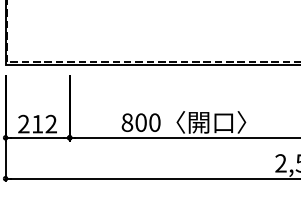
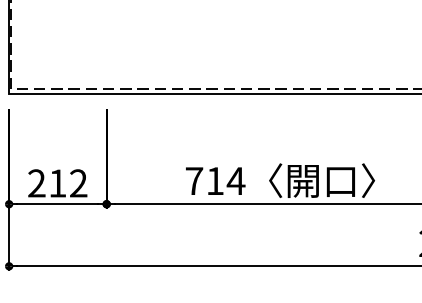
text: (141, 122) -> (215, 180), 800 -> 714

